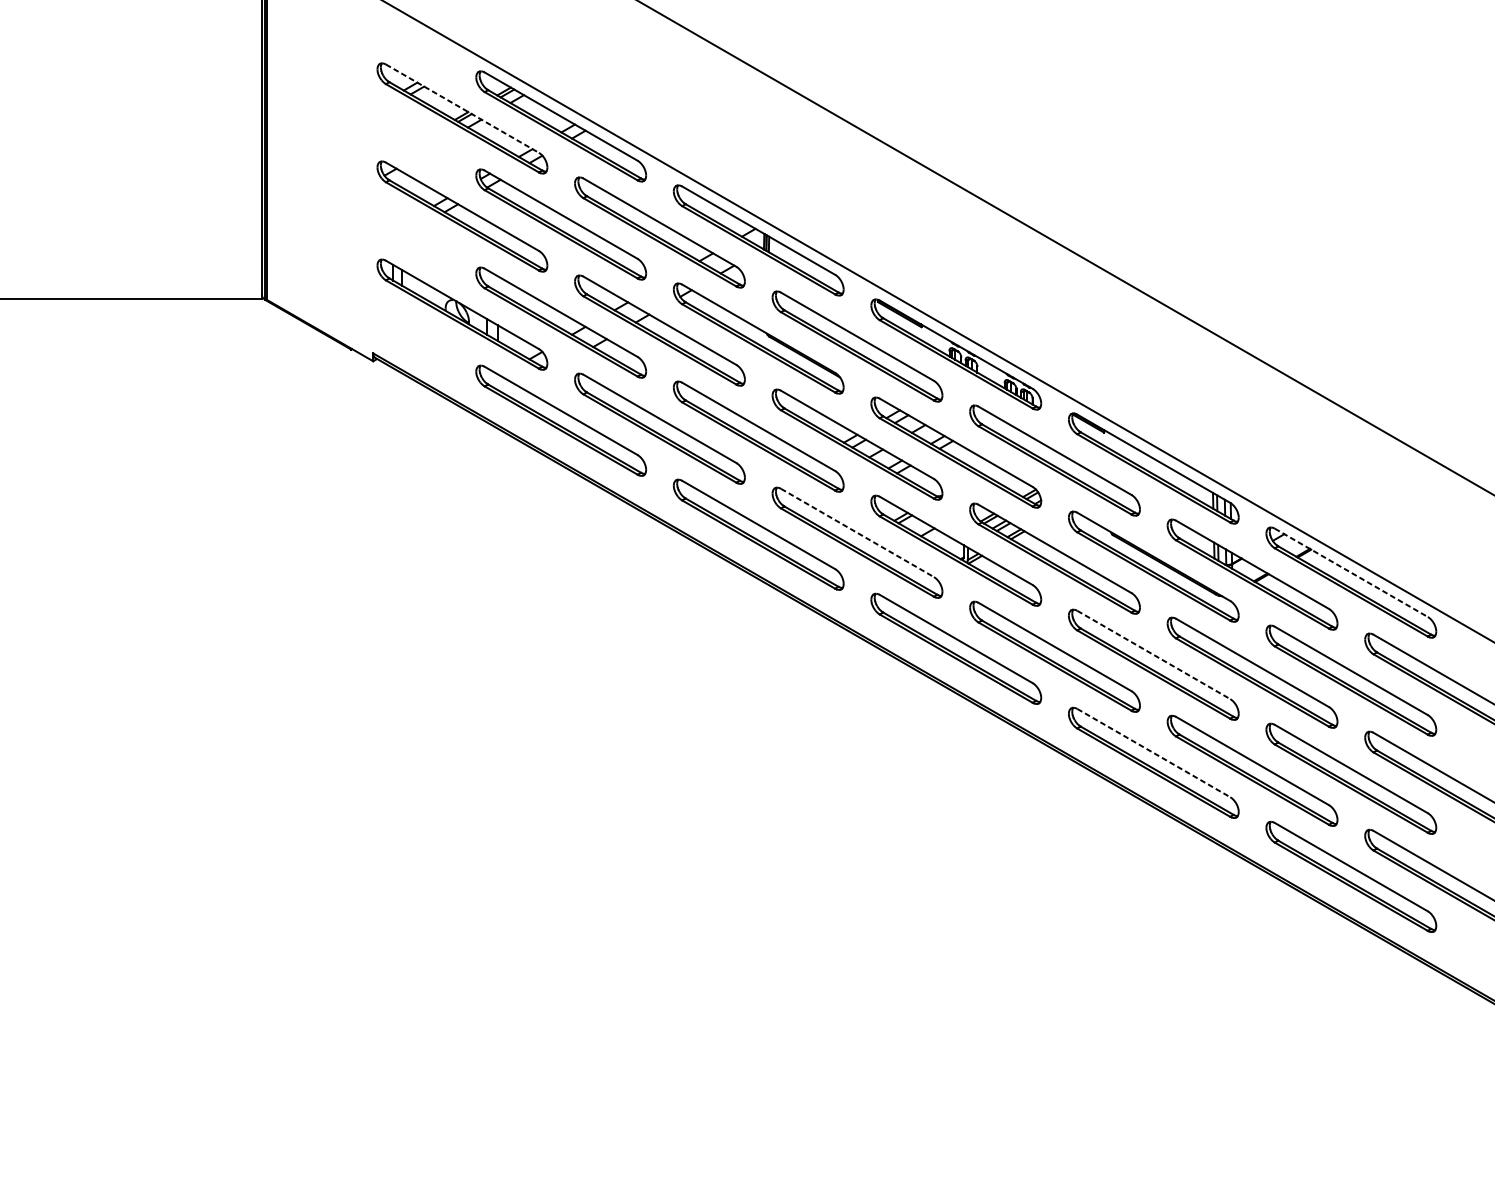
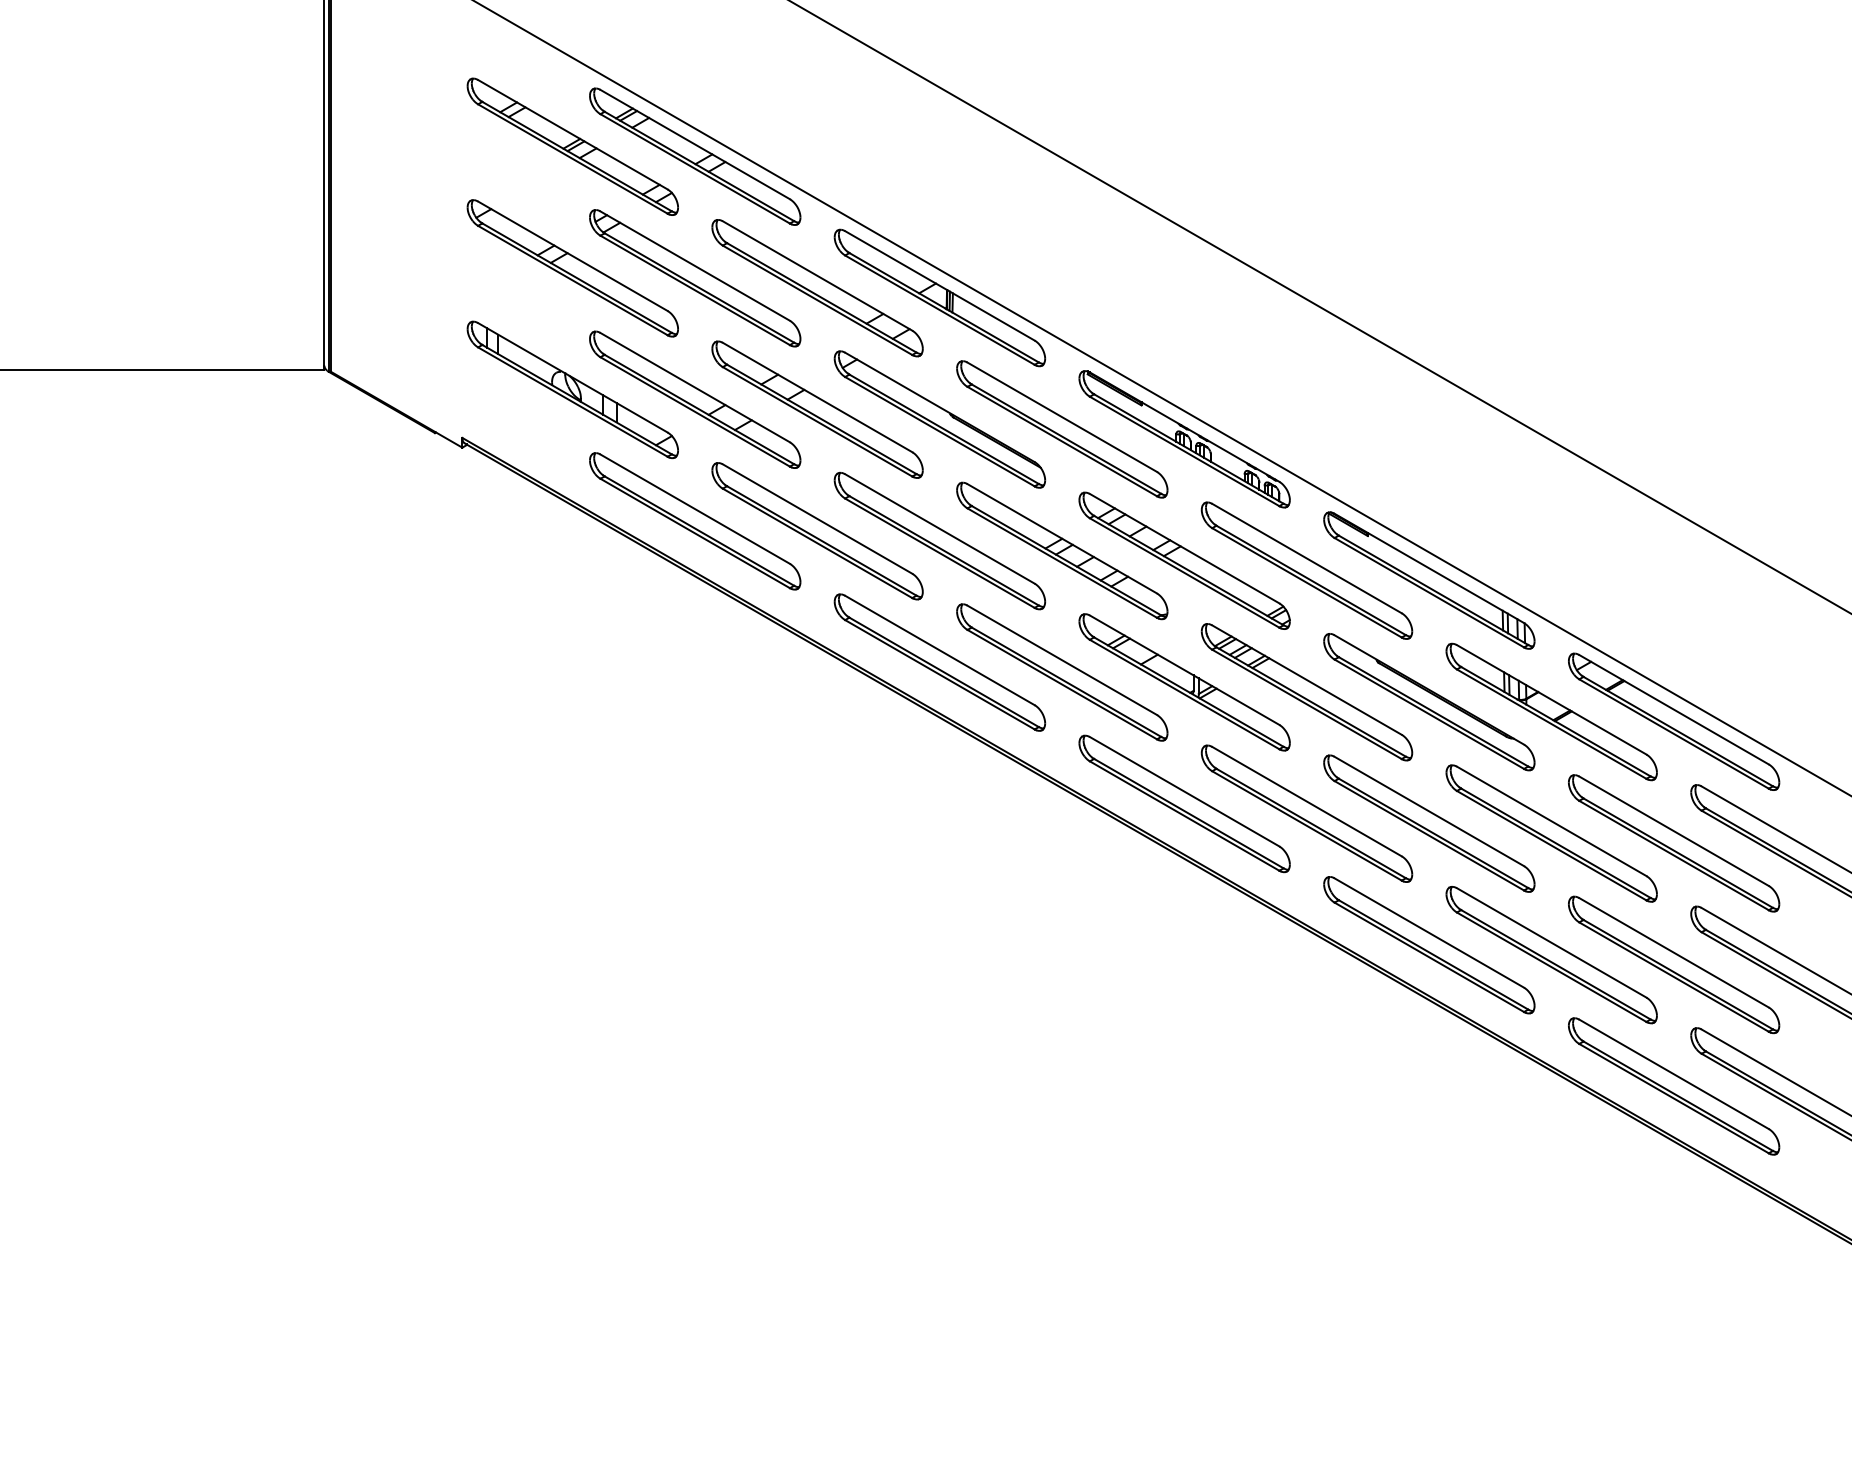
line: (462, 108) -> (573, 134), dashed -> solid
line: (857, 533) -> (1062, 660), dashed -> solid
line: (1351, 572) -> (1674, 709), dashed -> solid
line: (1153, 654) -> (1429, 811), dashed -> solid
line: (1153, 753) -> (1429, 933), dashed -> solid

